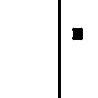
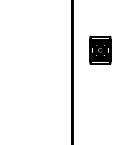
part: (77, 33) -> (100, 49), size x1.67

